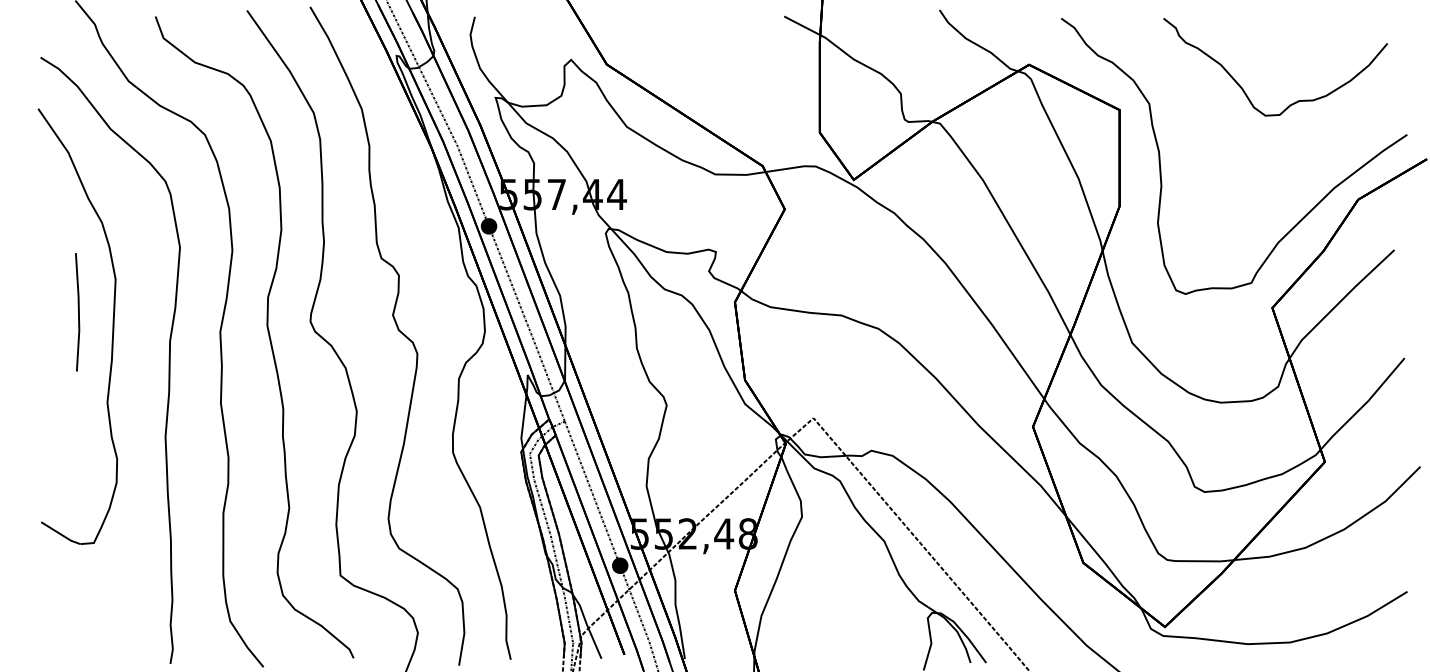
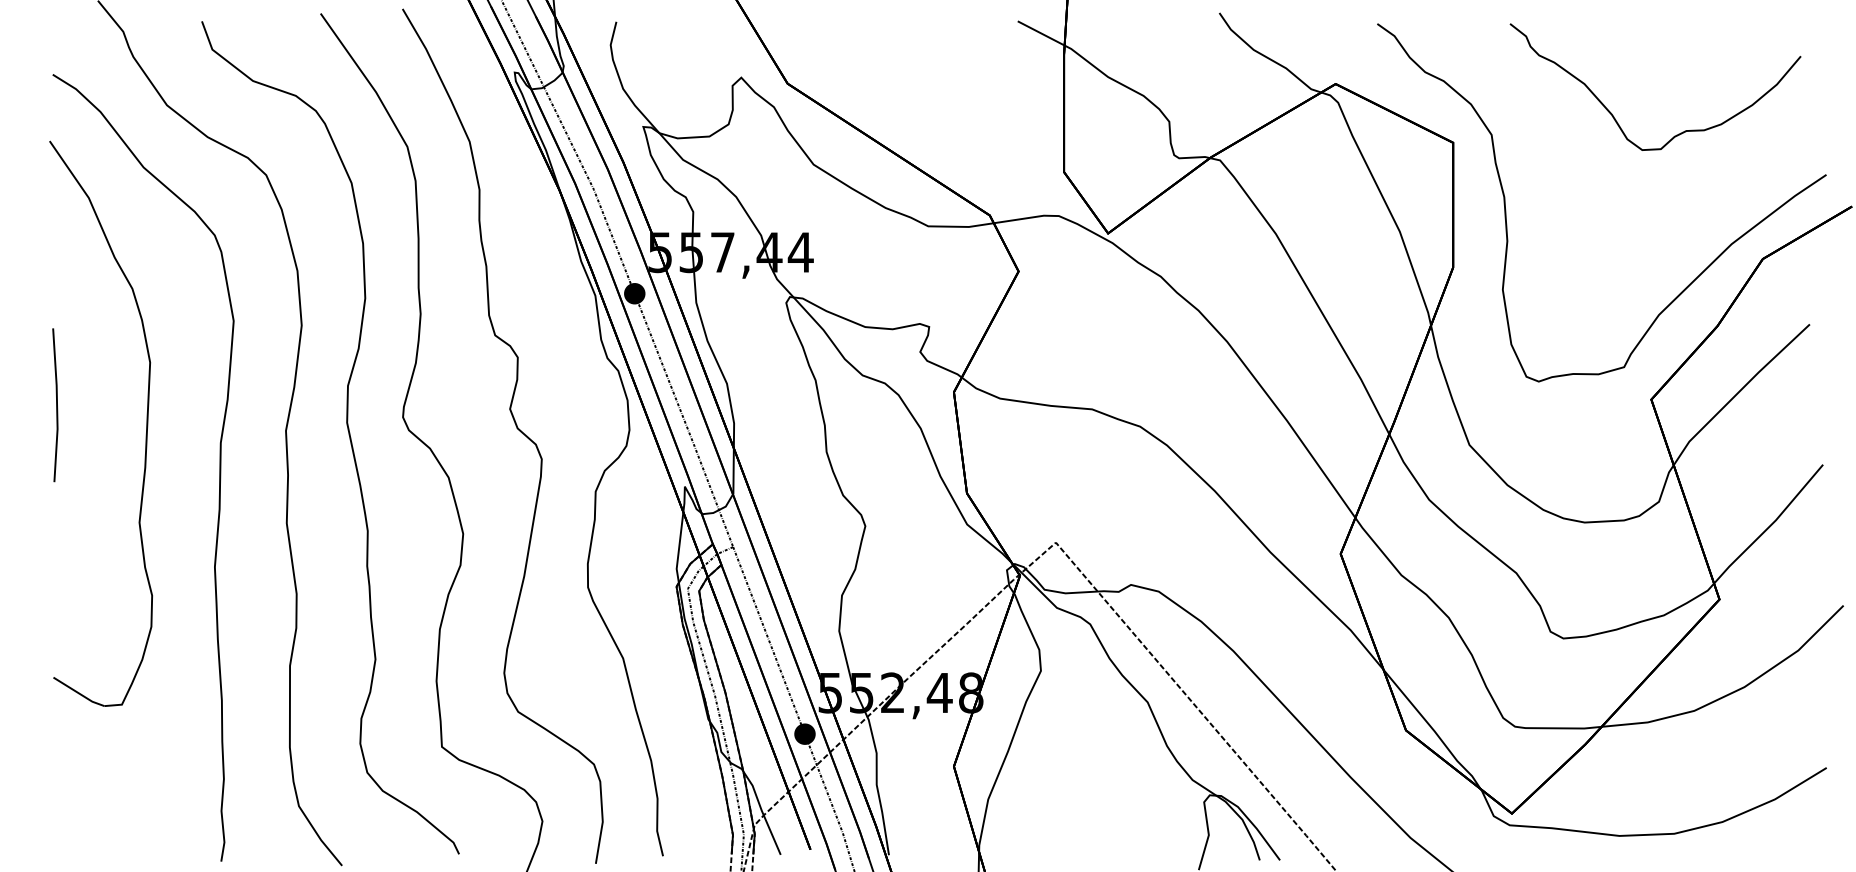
line: (78, 312) -> (56, 405), moved

